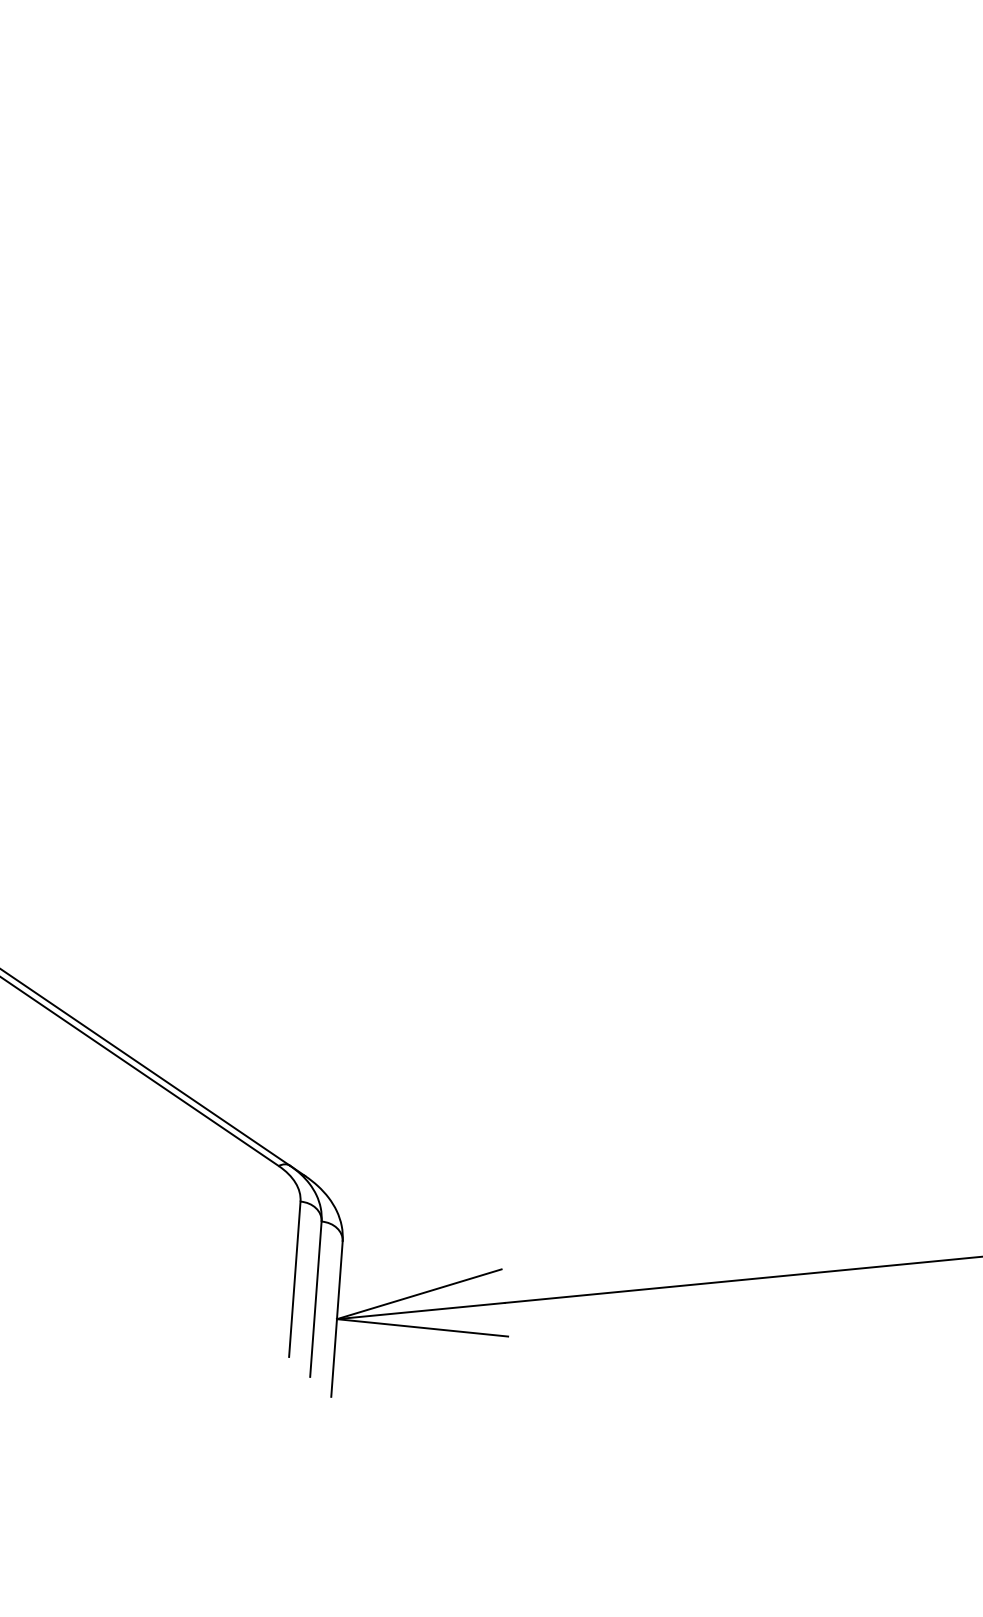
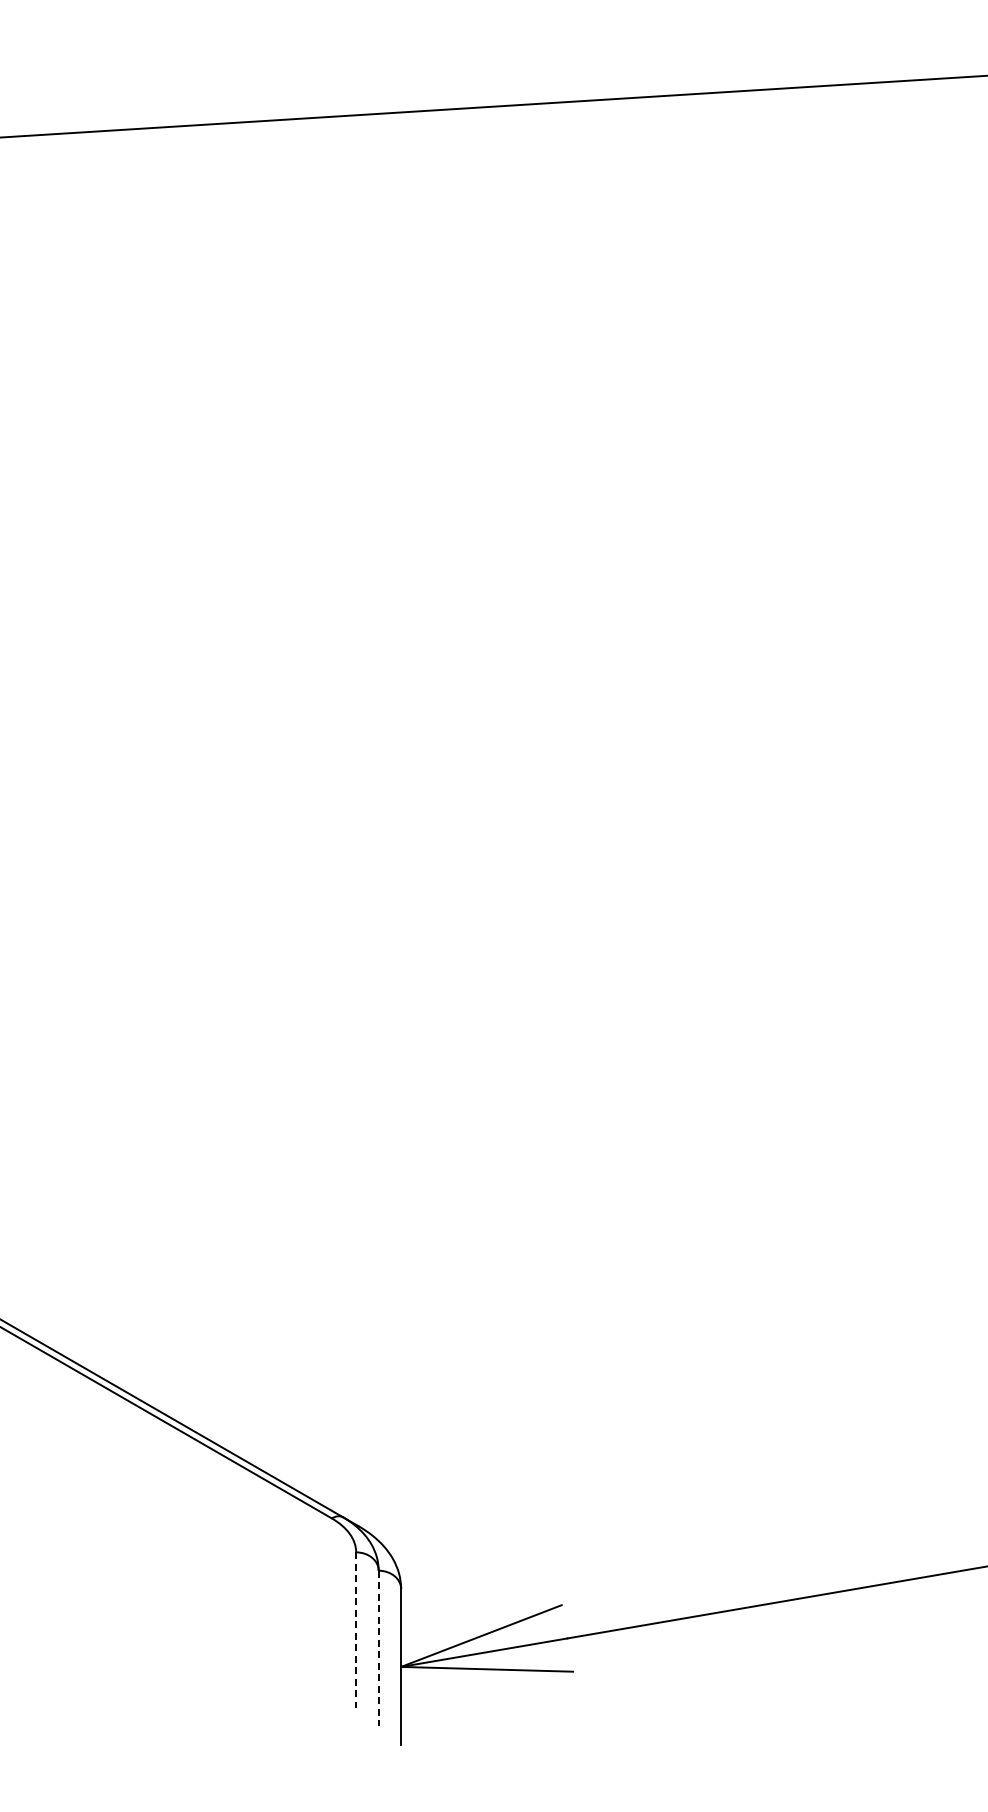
line: (295, 1279) -> (356, 1630), solid -> dashed
line: (315, 1299) -> (378, 1648), solid -> dashed

